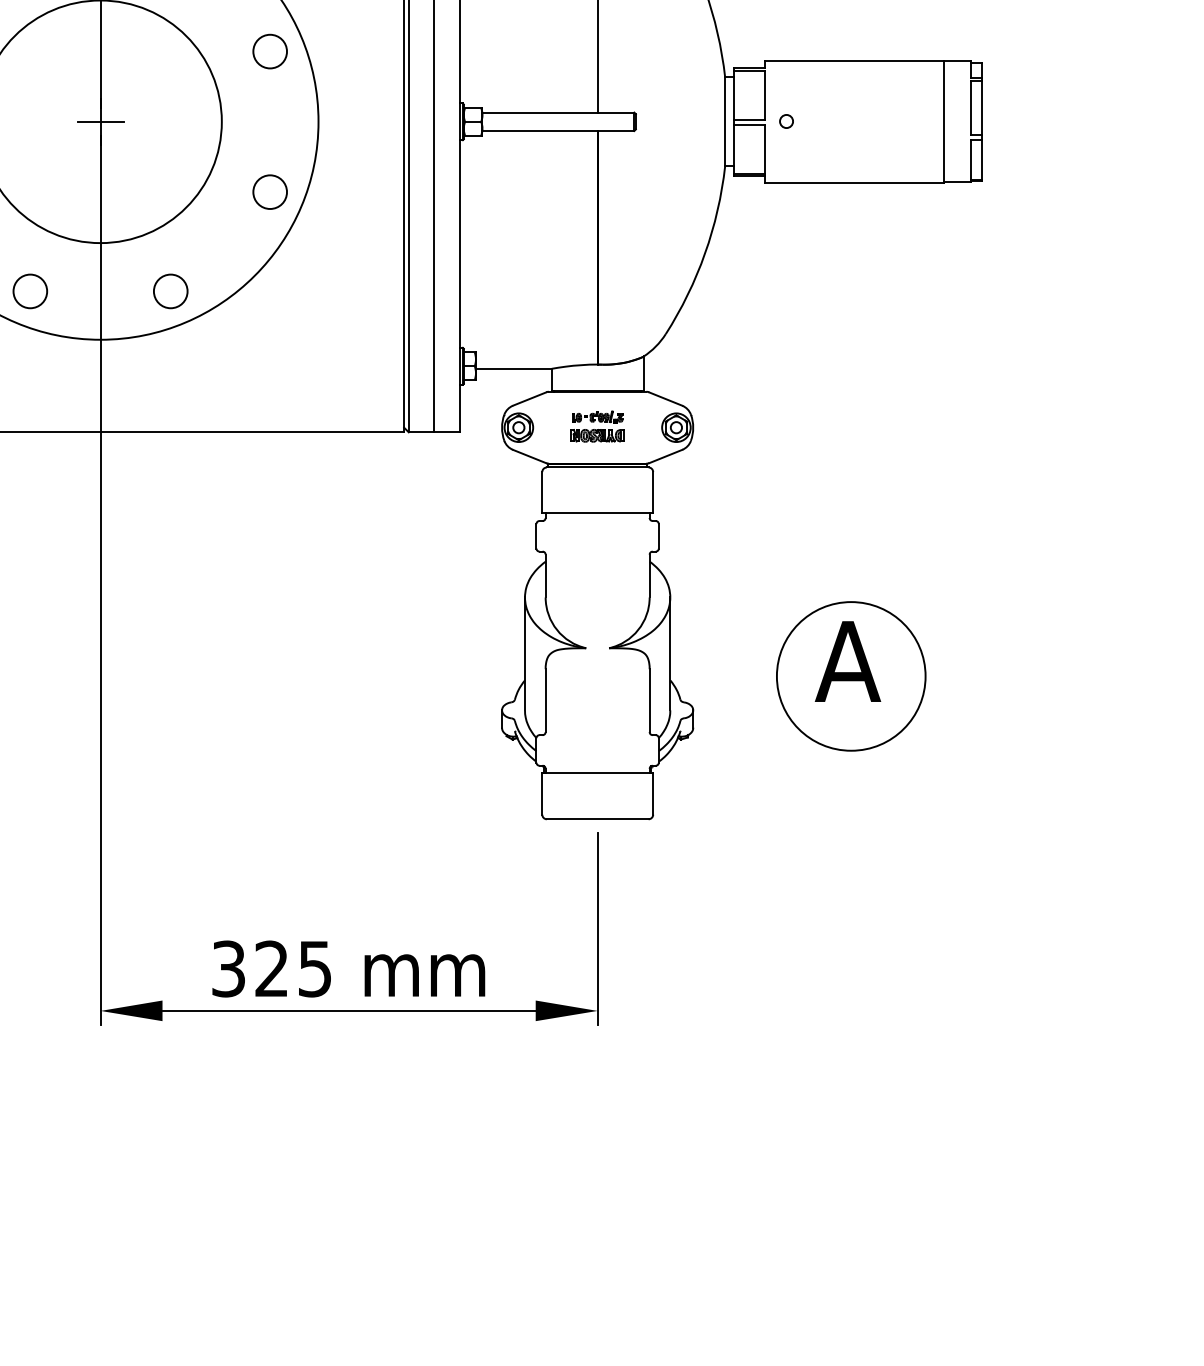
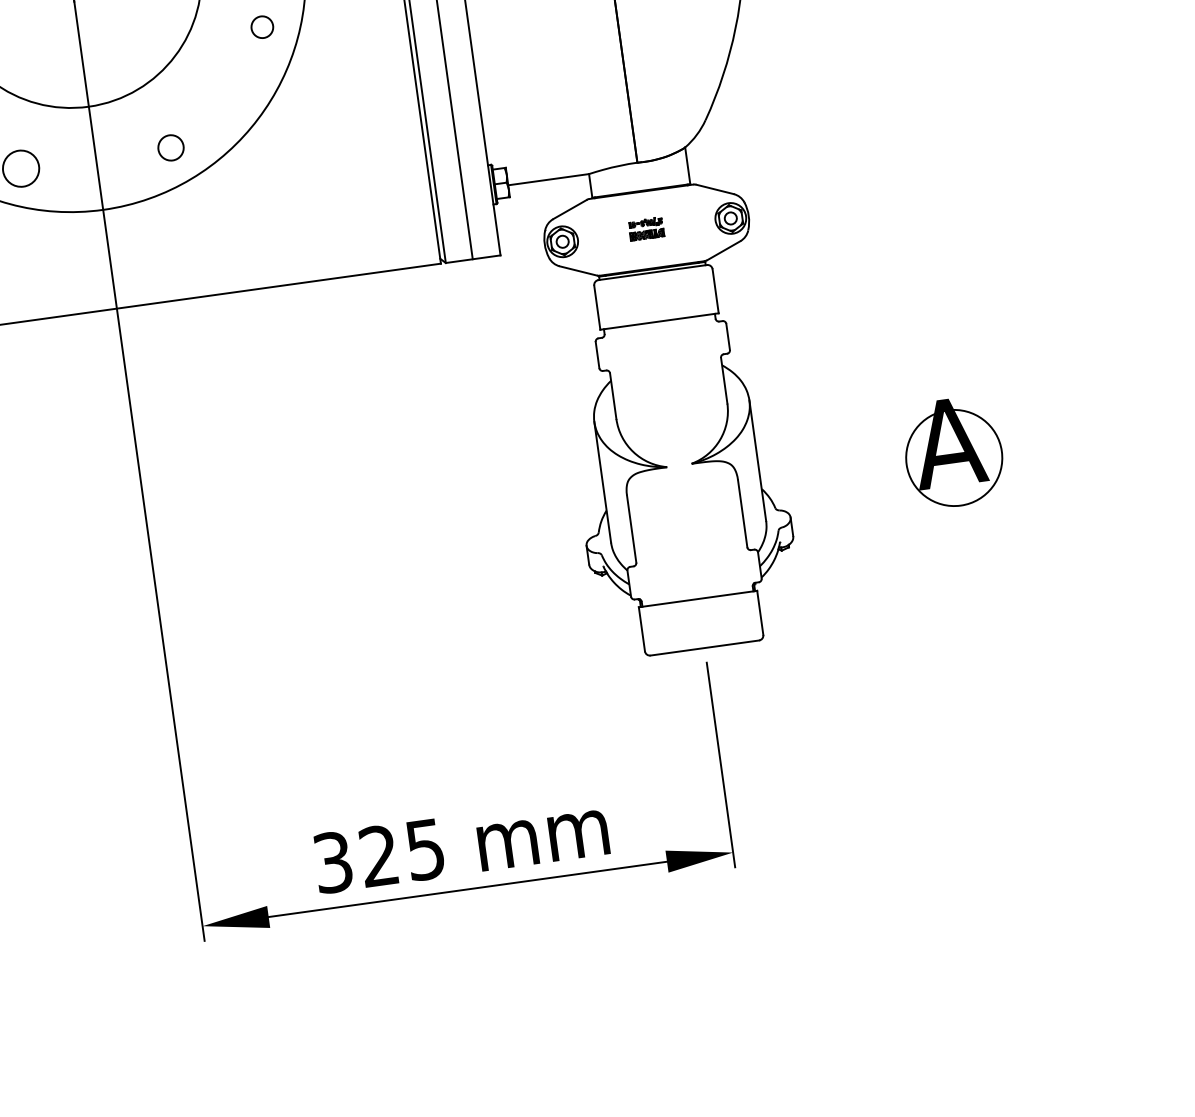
circle: (270, 192) -> (262, 27), size x0.6
circle: (170, 291) -> (170, 148), size x0.7
part: (597, 426) -> (646, 228), size x0.6
circle: (850, 676) -> (953, 458), size x0.6

